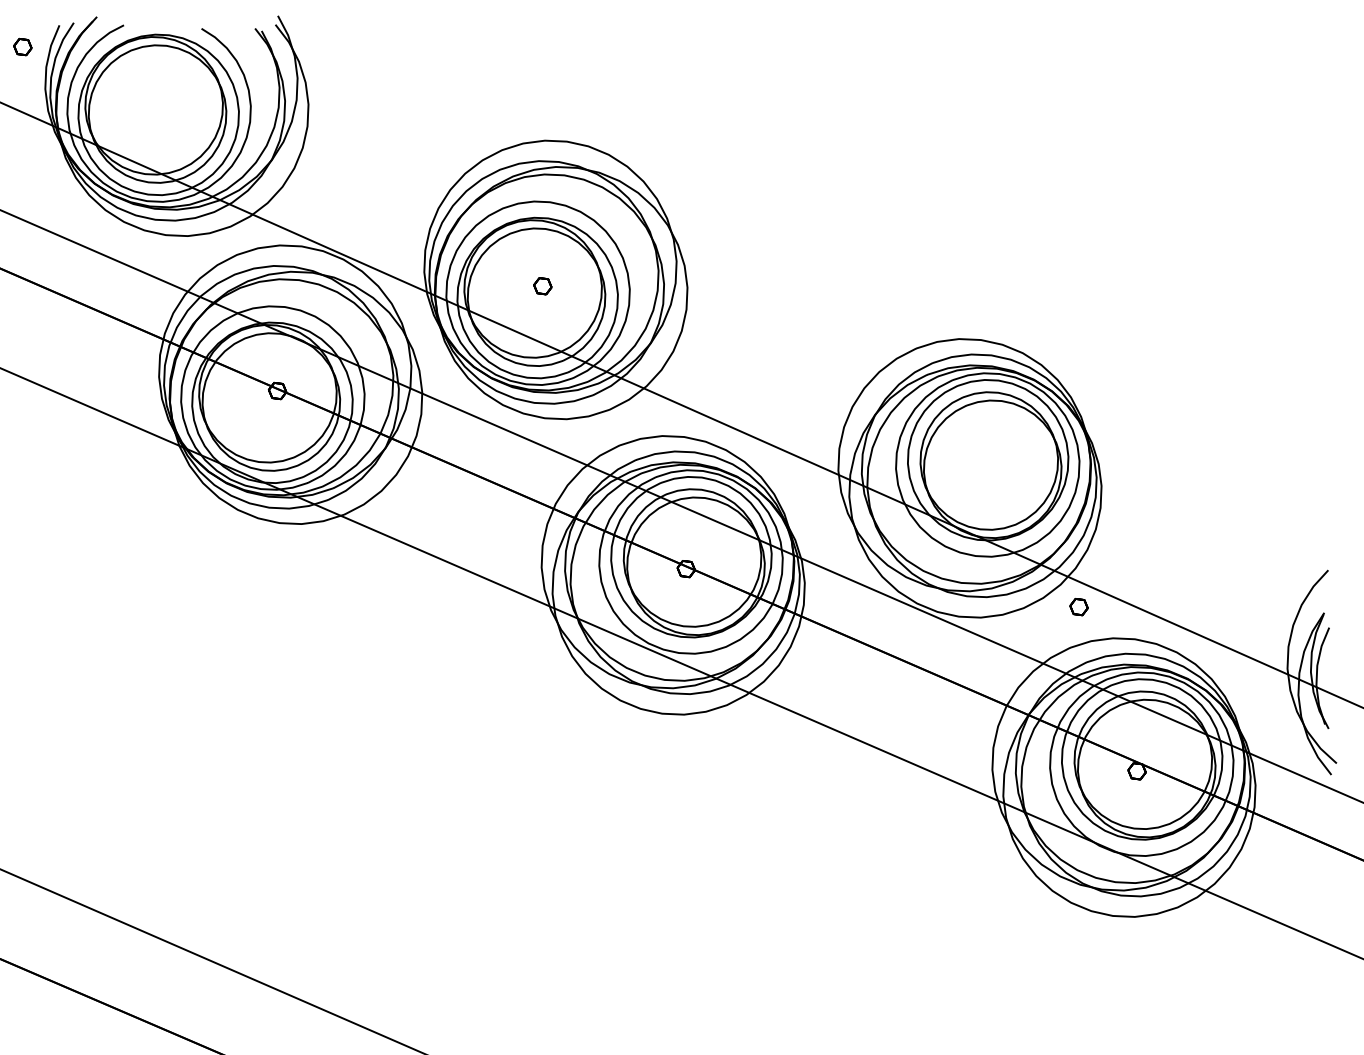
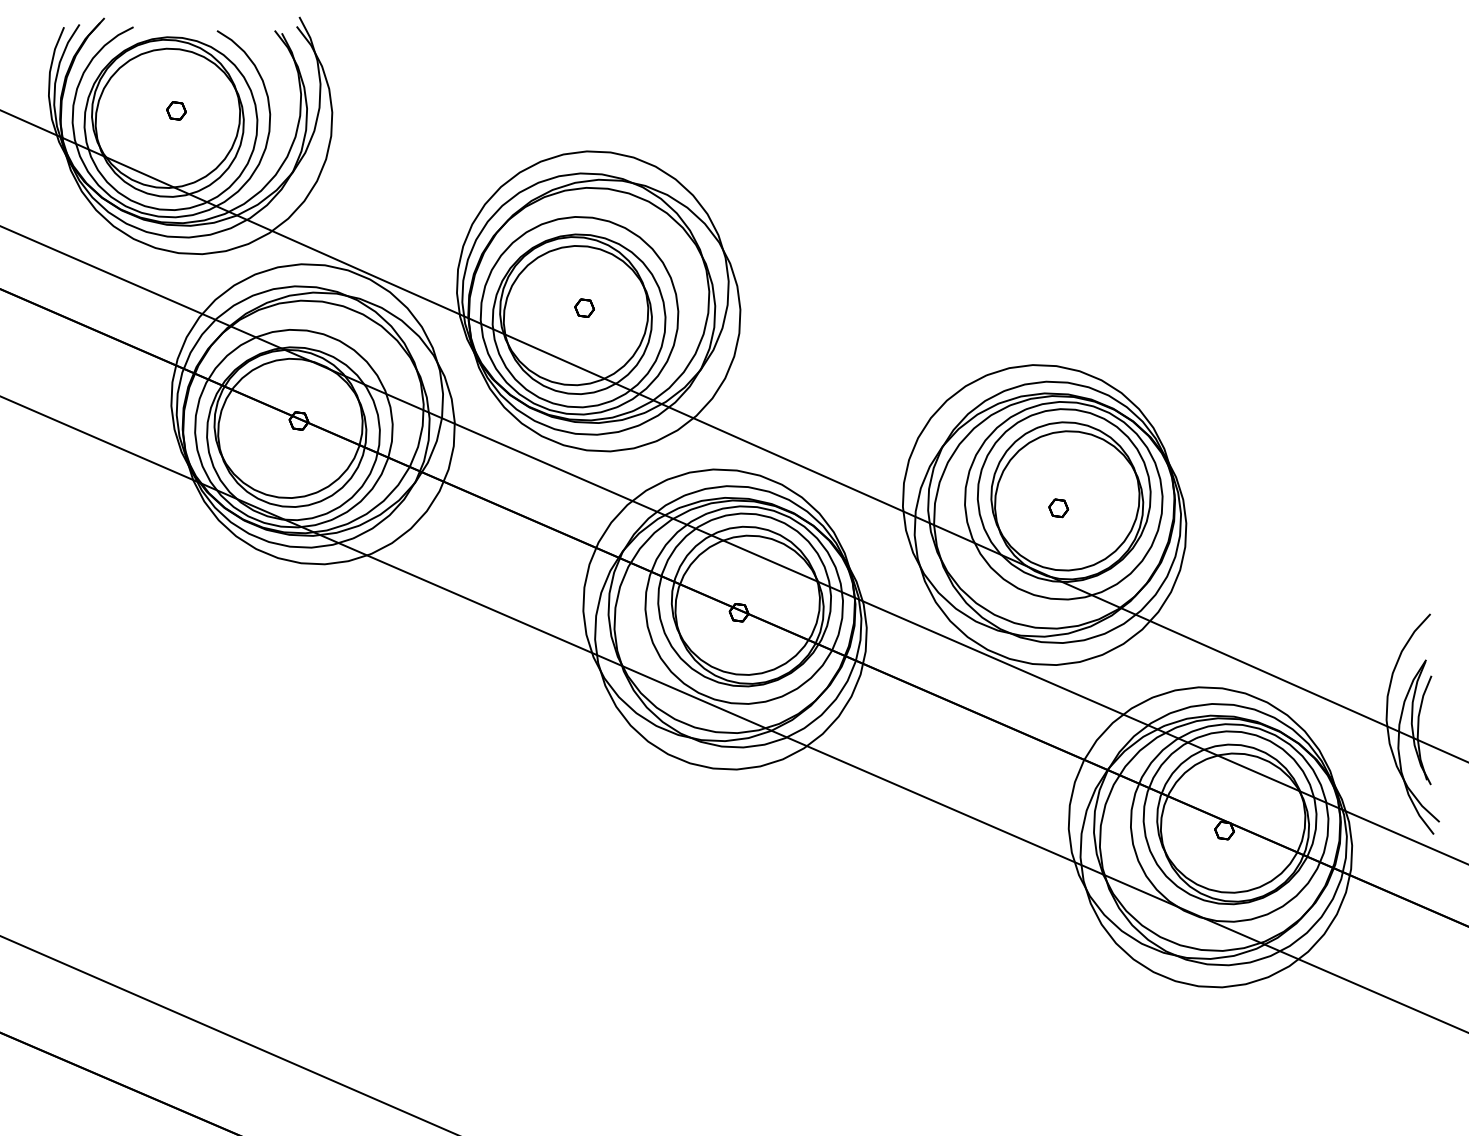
part: (22, 46) -> (176, 110), moved
part: (1078, 607) -> (1058, 508), moved

